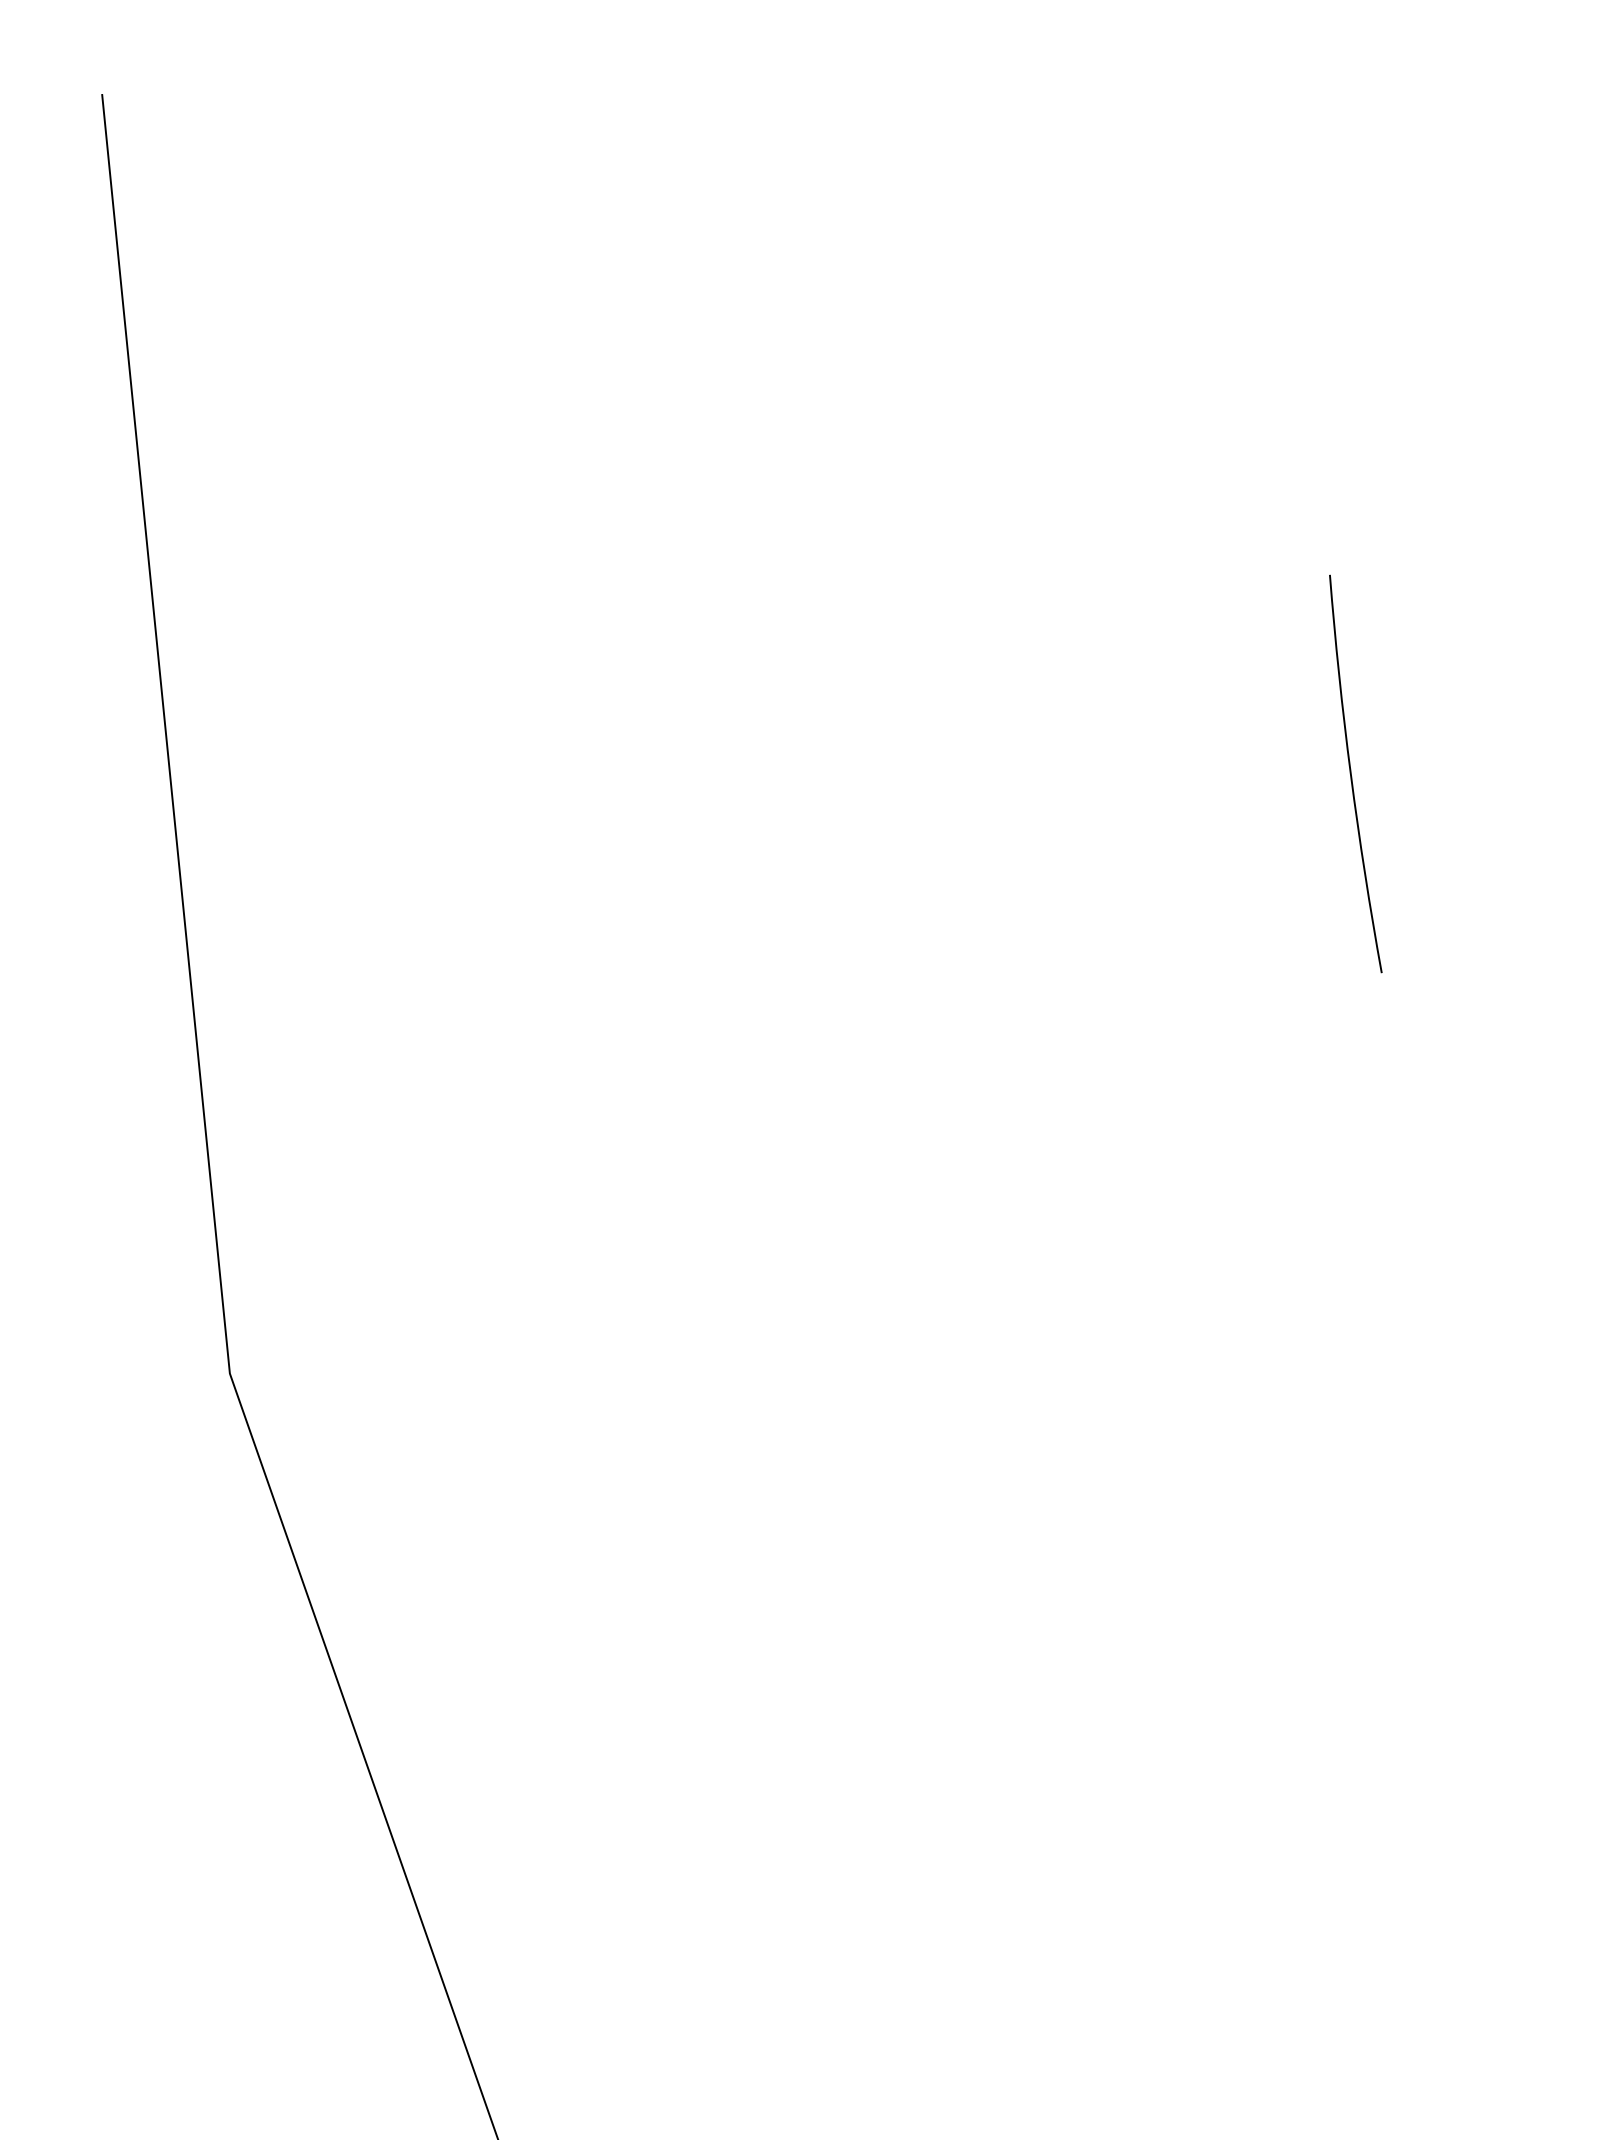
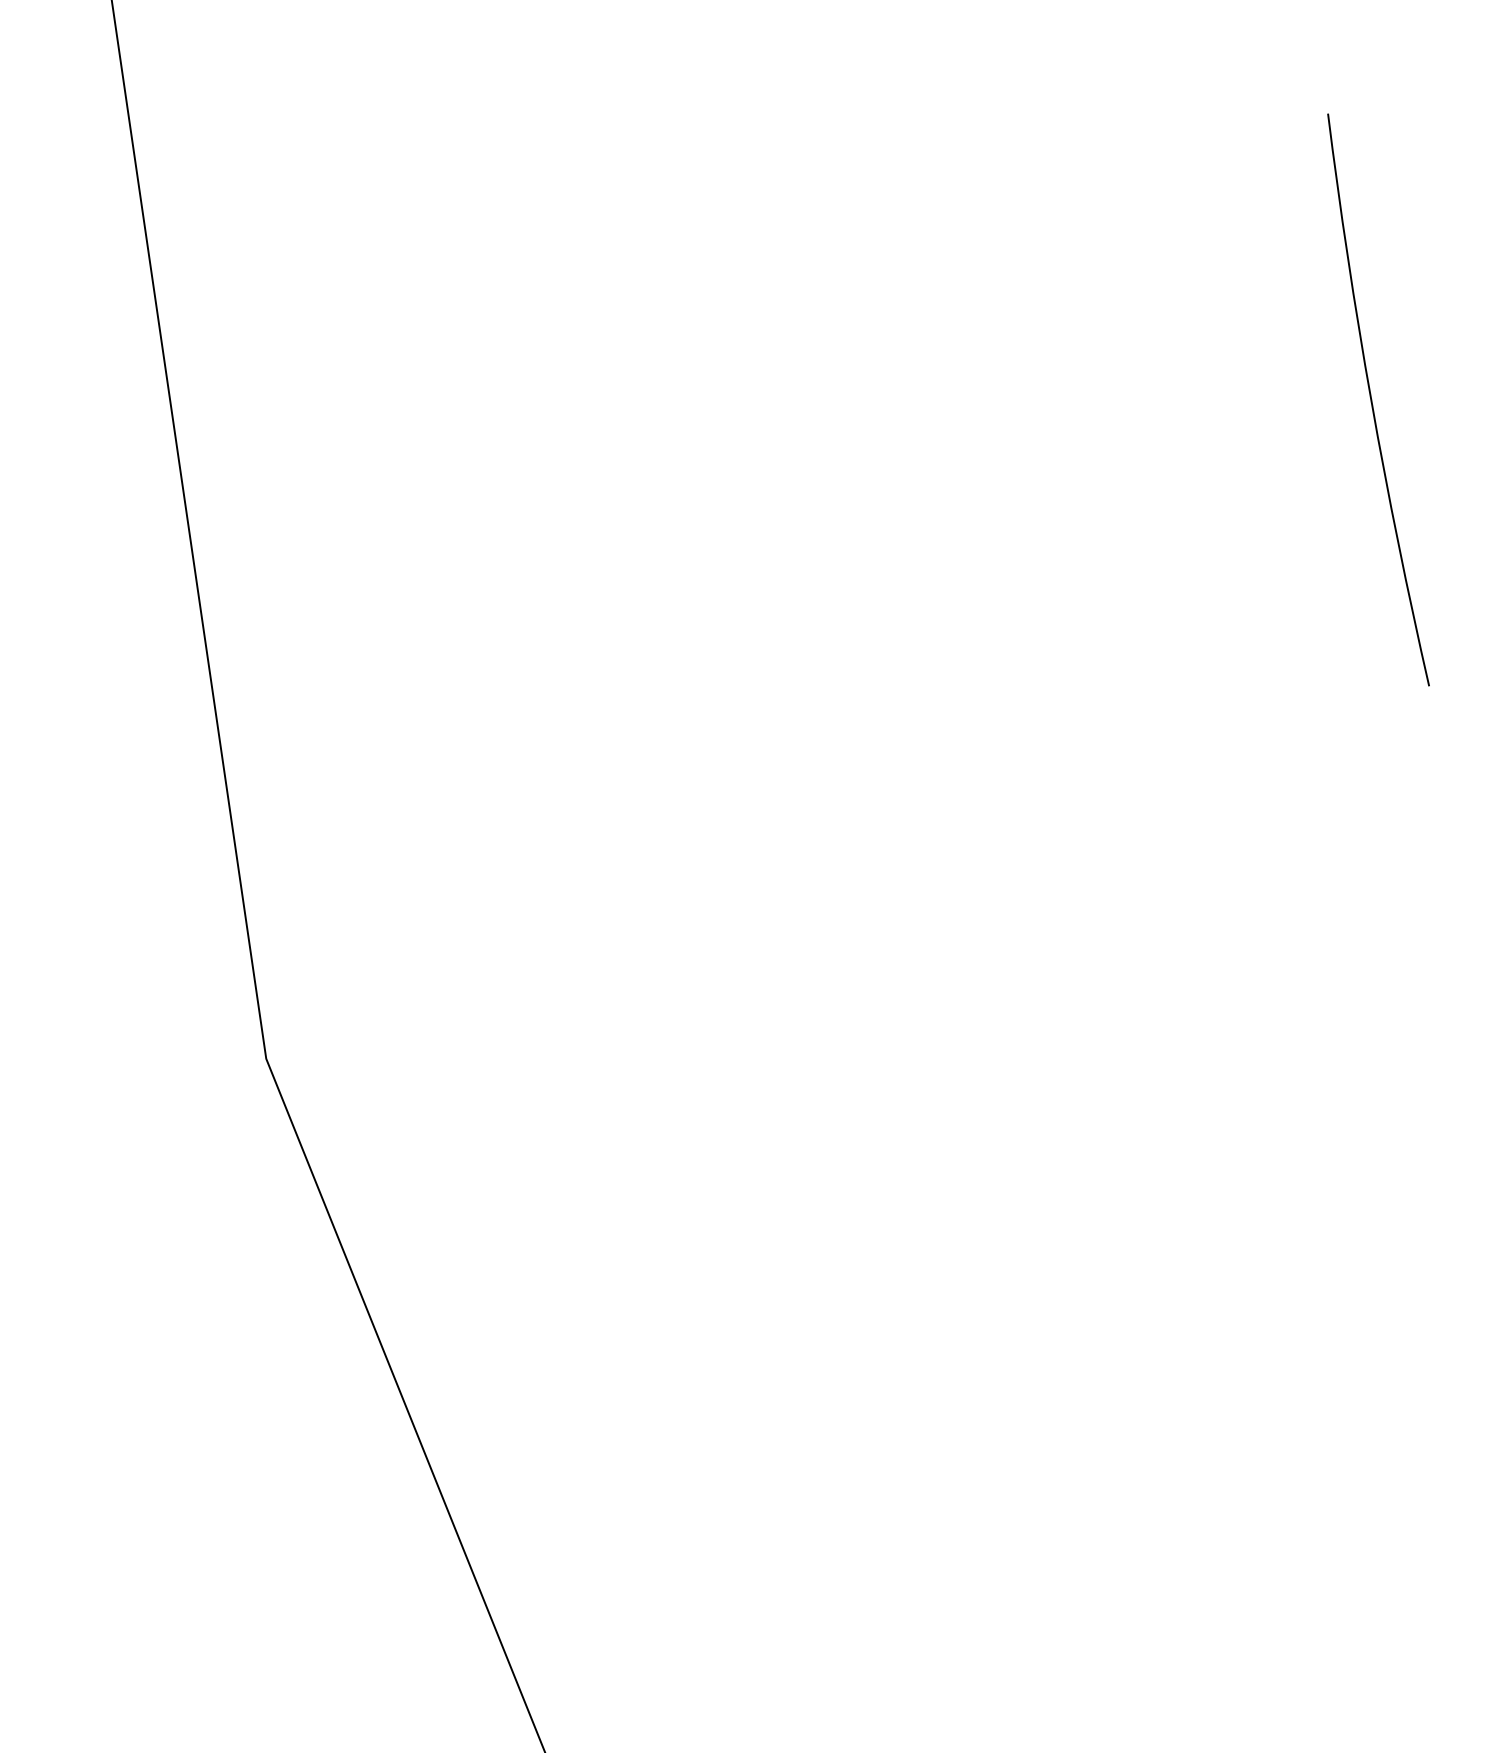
part: (1355, 773) -> (1378, 399), size x1.43

